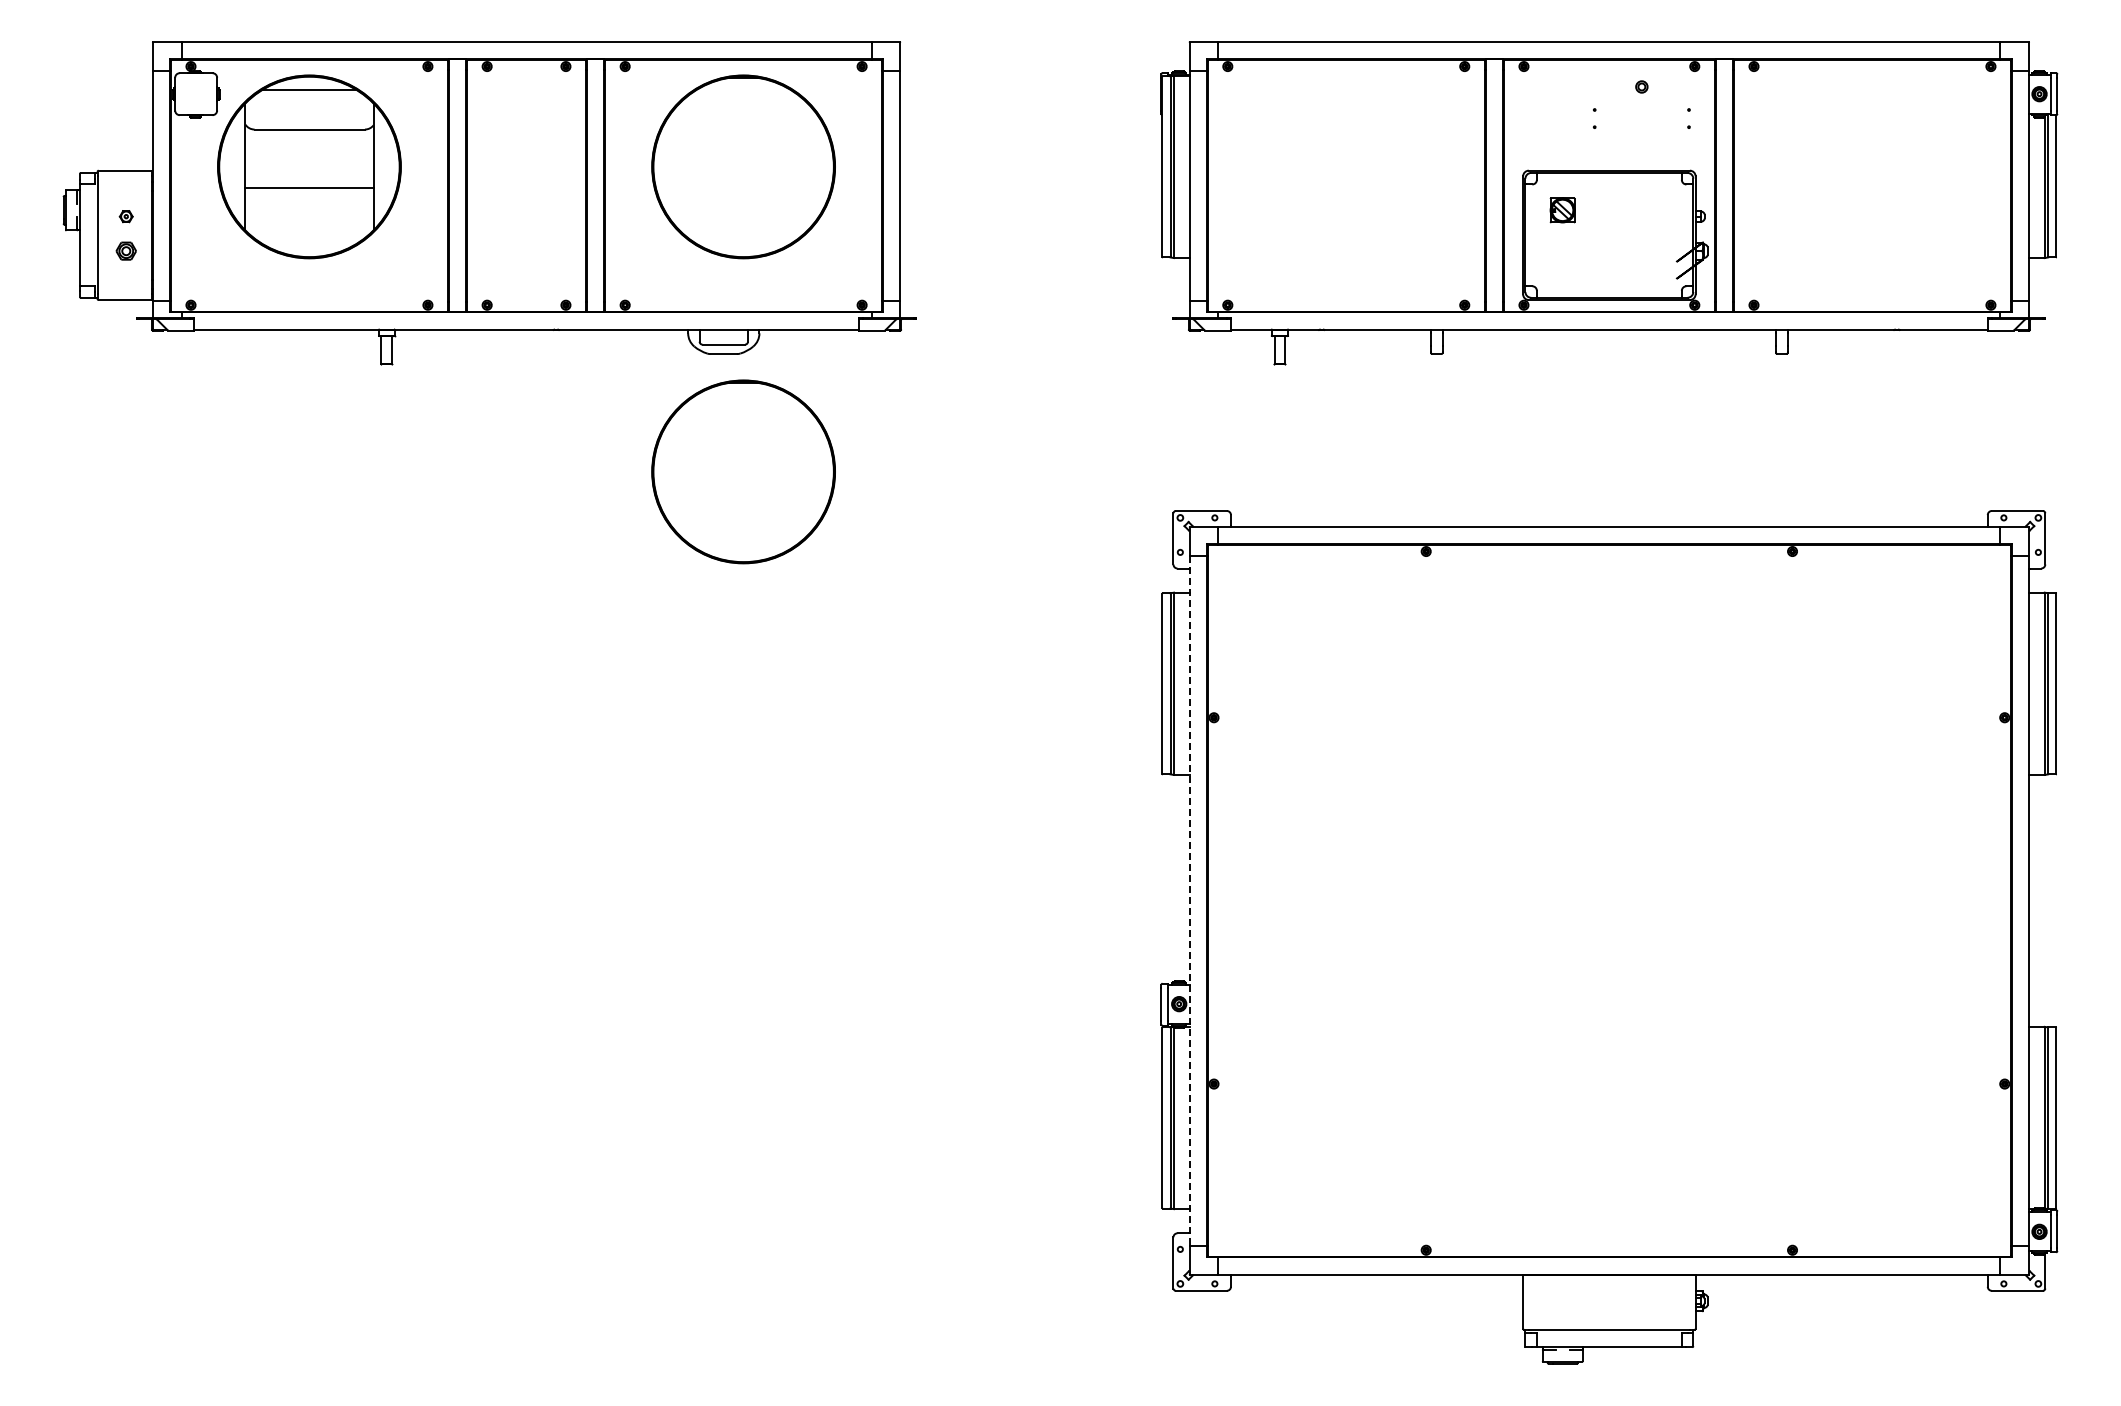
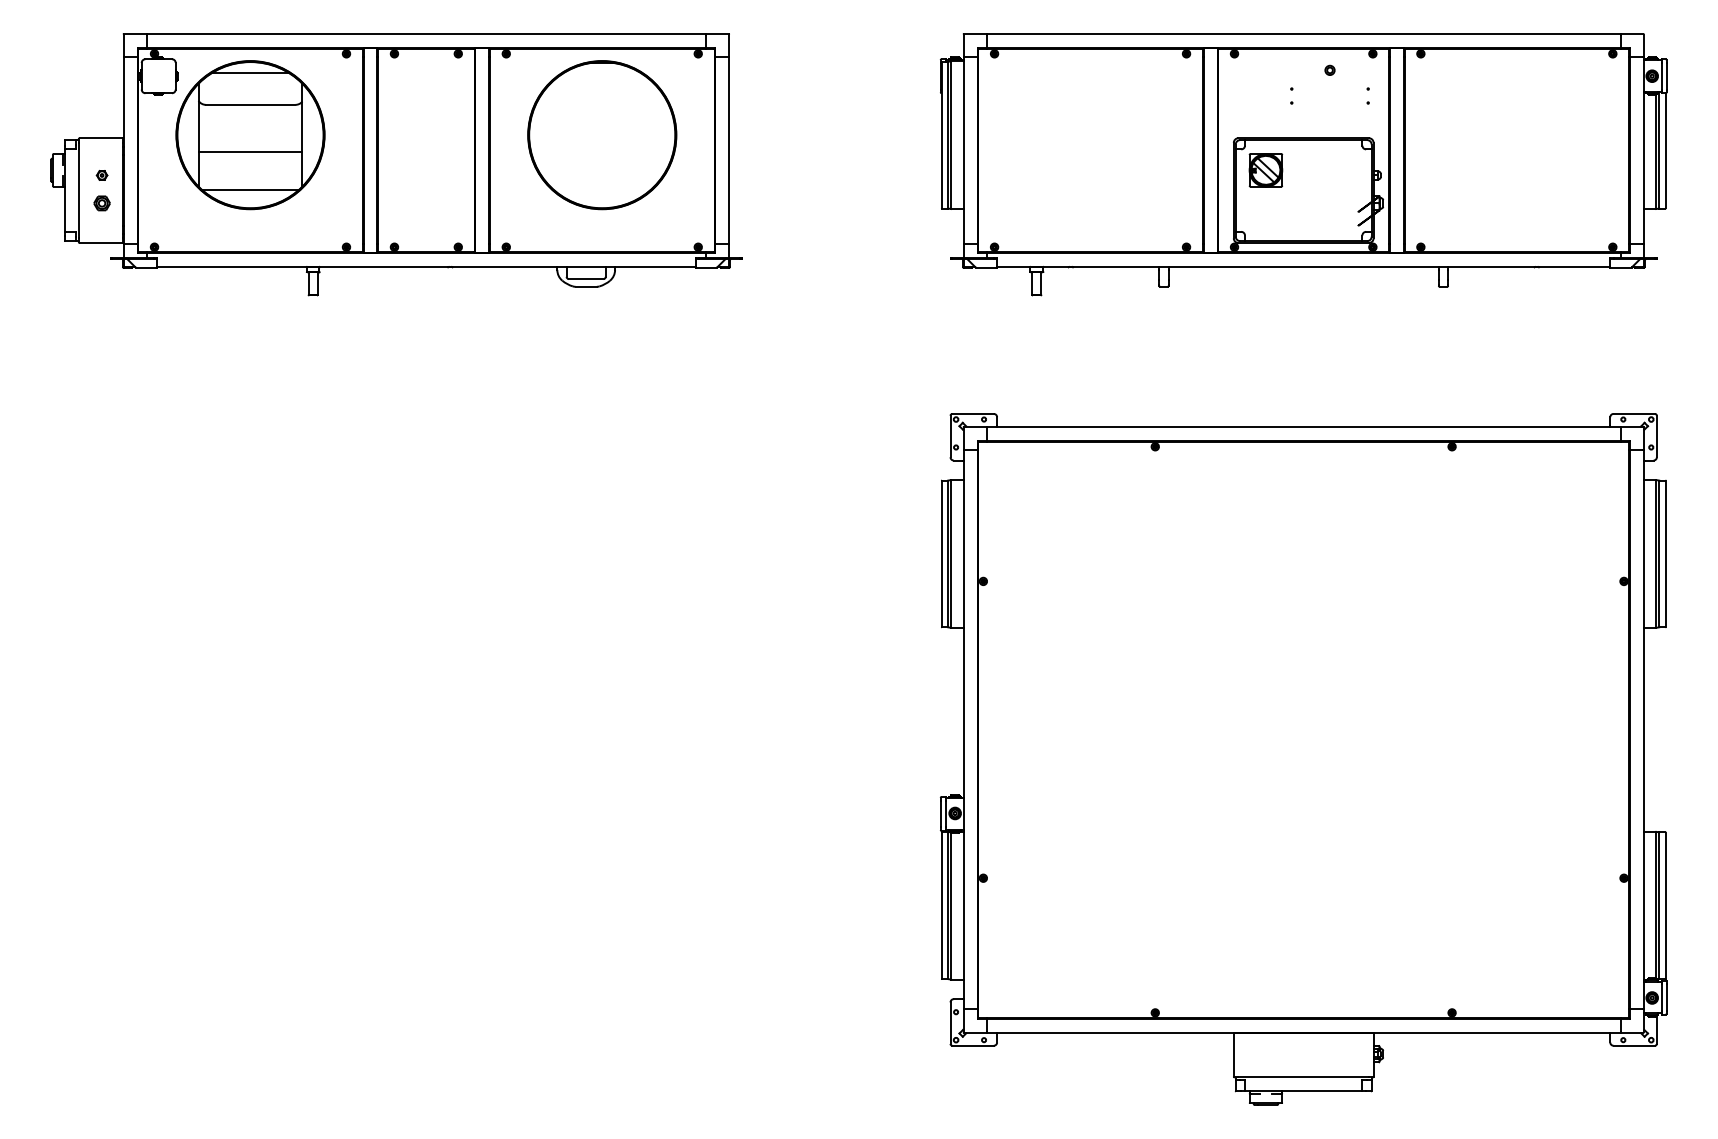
part: (1562, 210) -> (1265, 170), size x1.67
line: (309, 234) -> (250, 189), added
part: (743, 471) -> (602, 381), removed
line: (1189, 901) -> (963, 730), dashed -> solid

